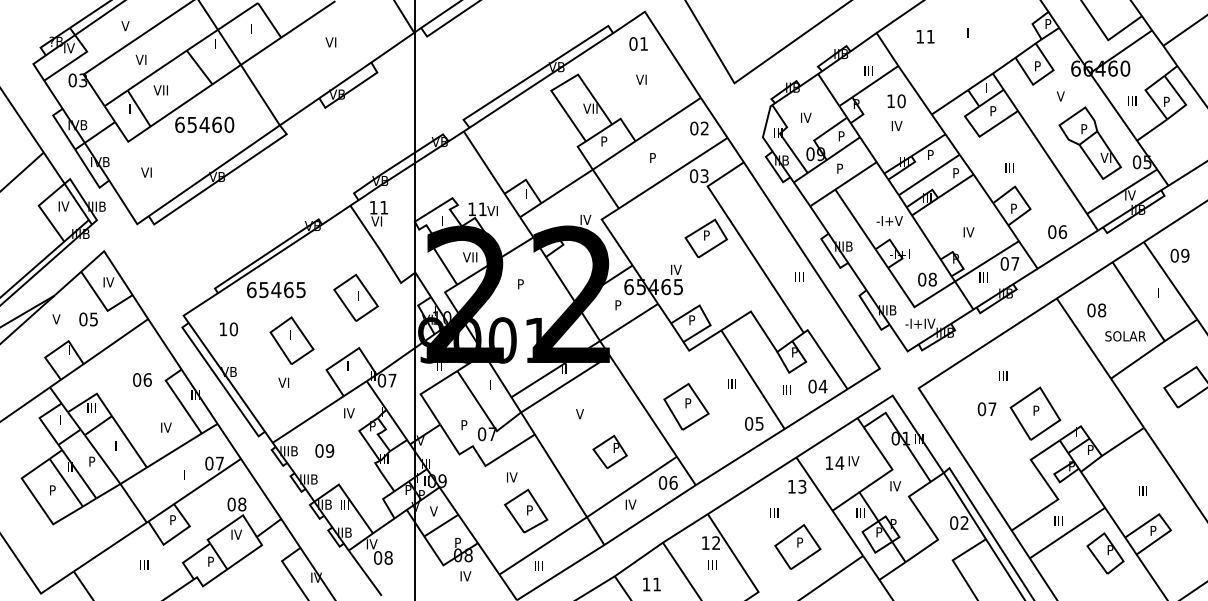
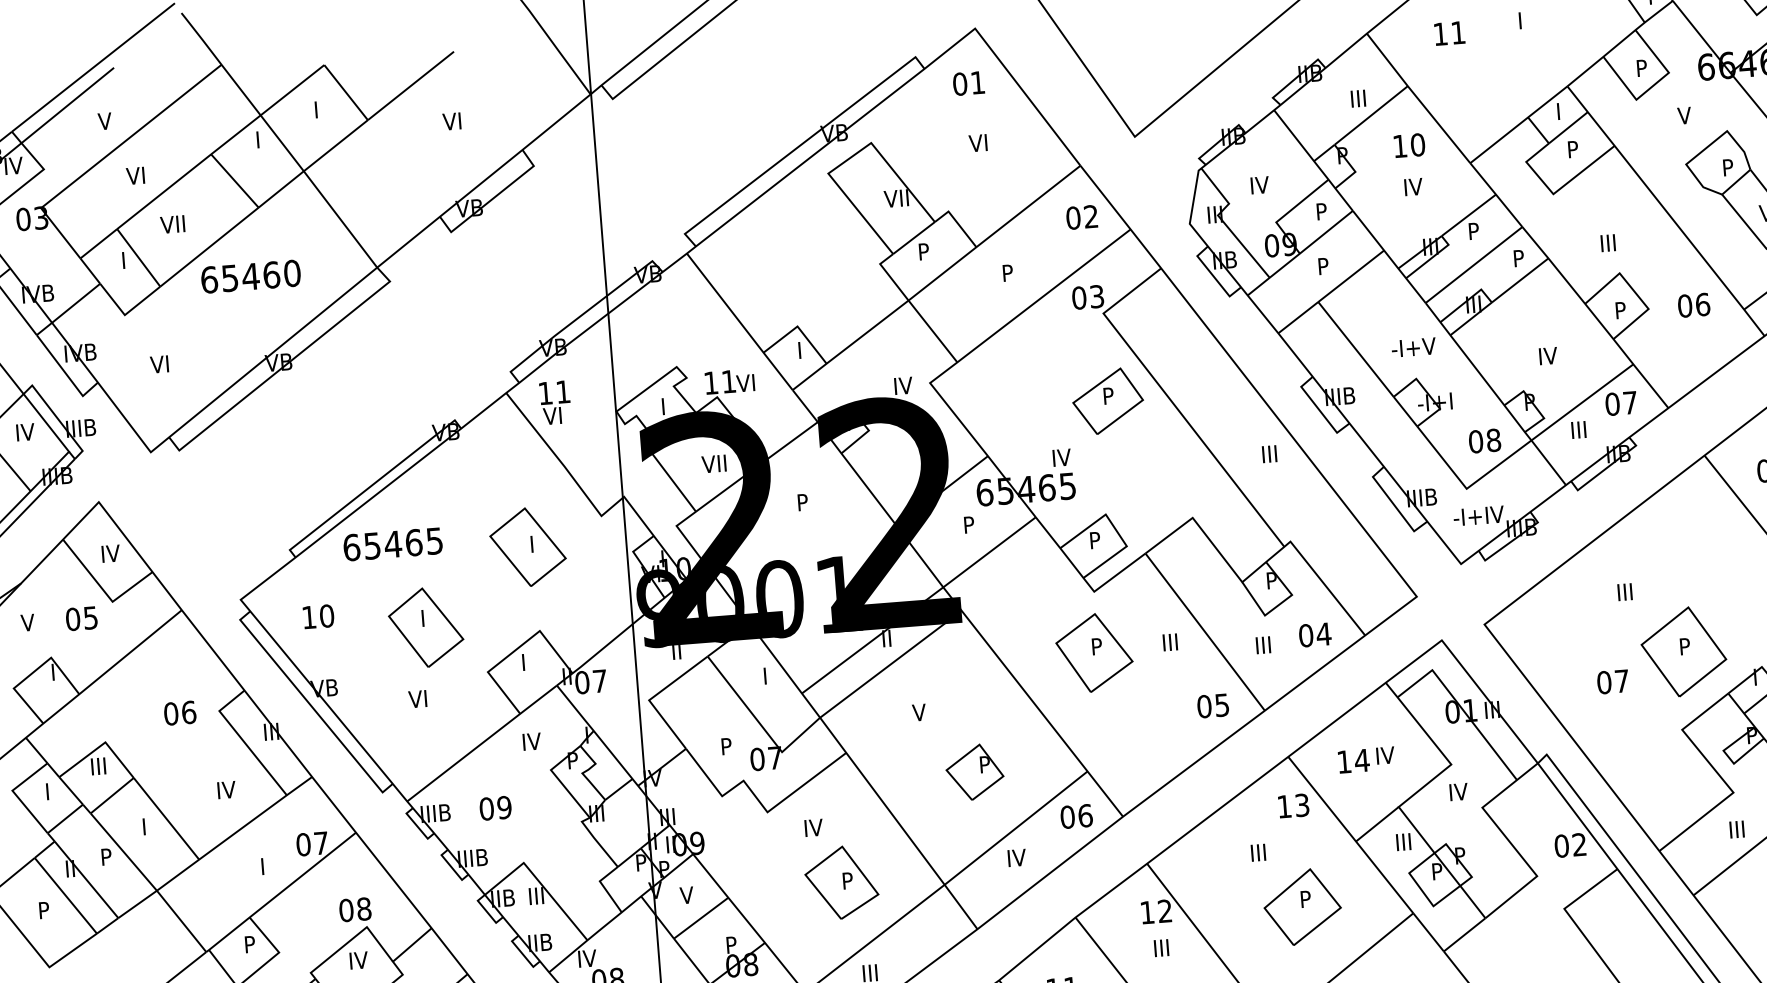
text: (1057, 231) -> (1693, 304), moved
part: (686, 406) -> (1094, 652), moved
text: (986, 409) -> (1612, 682), moved

